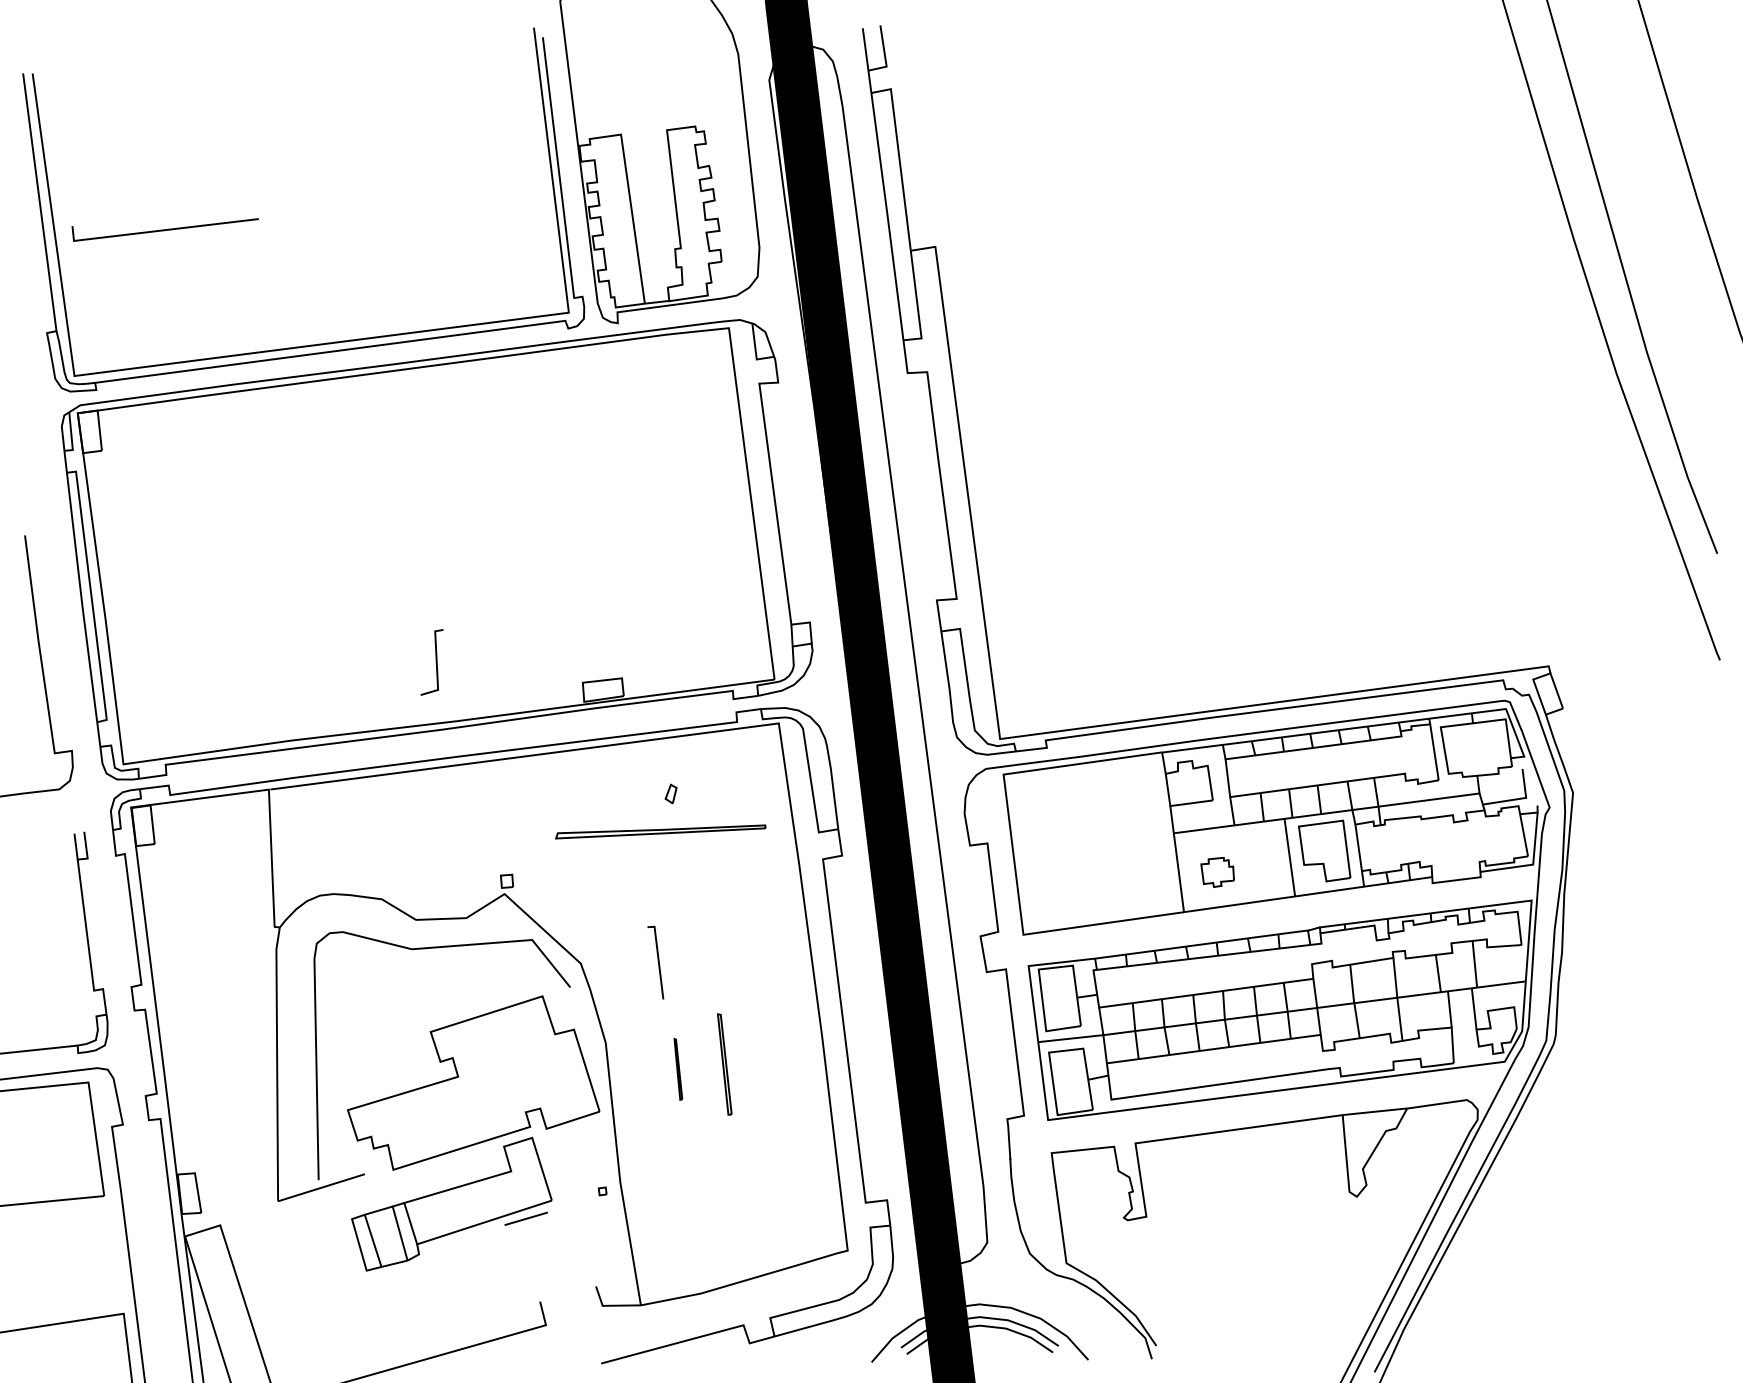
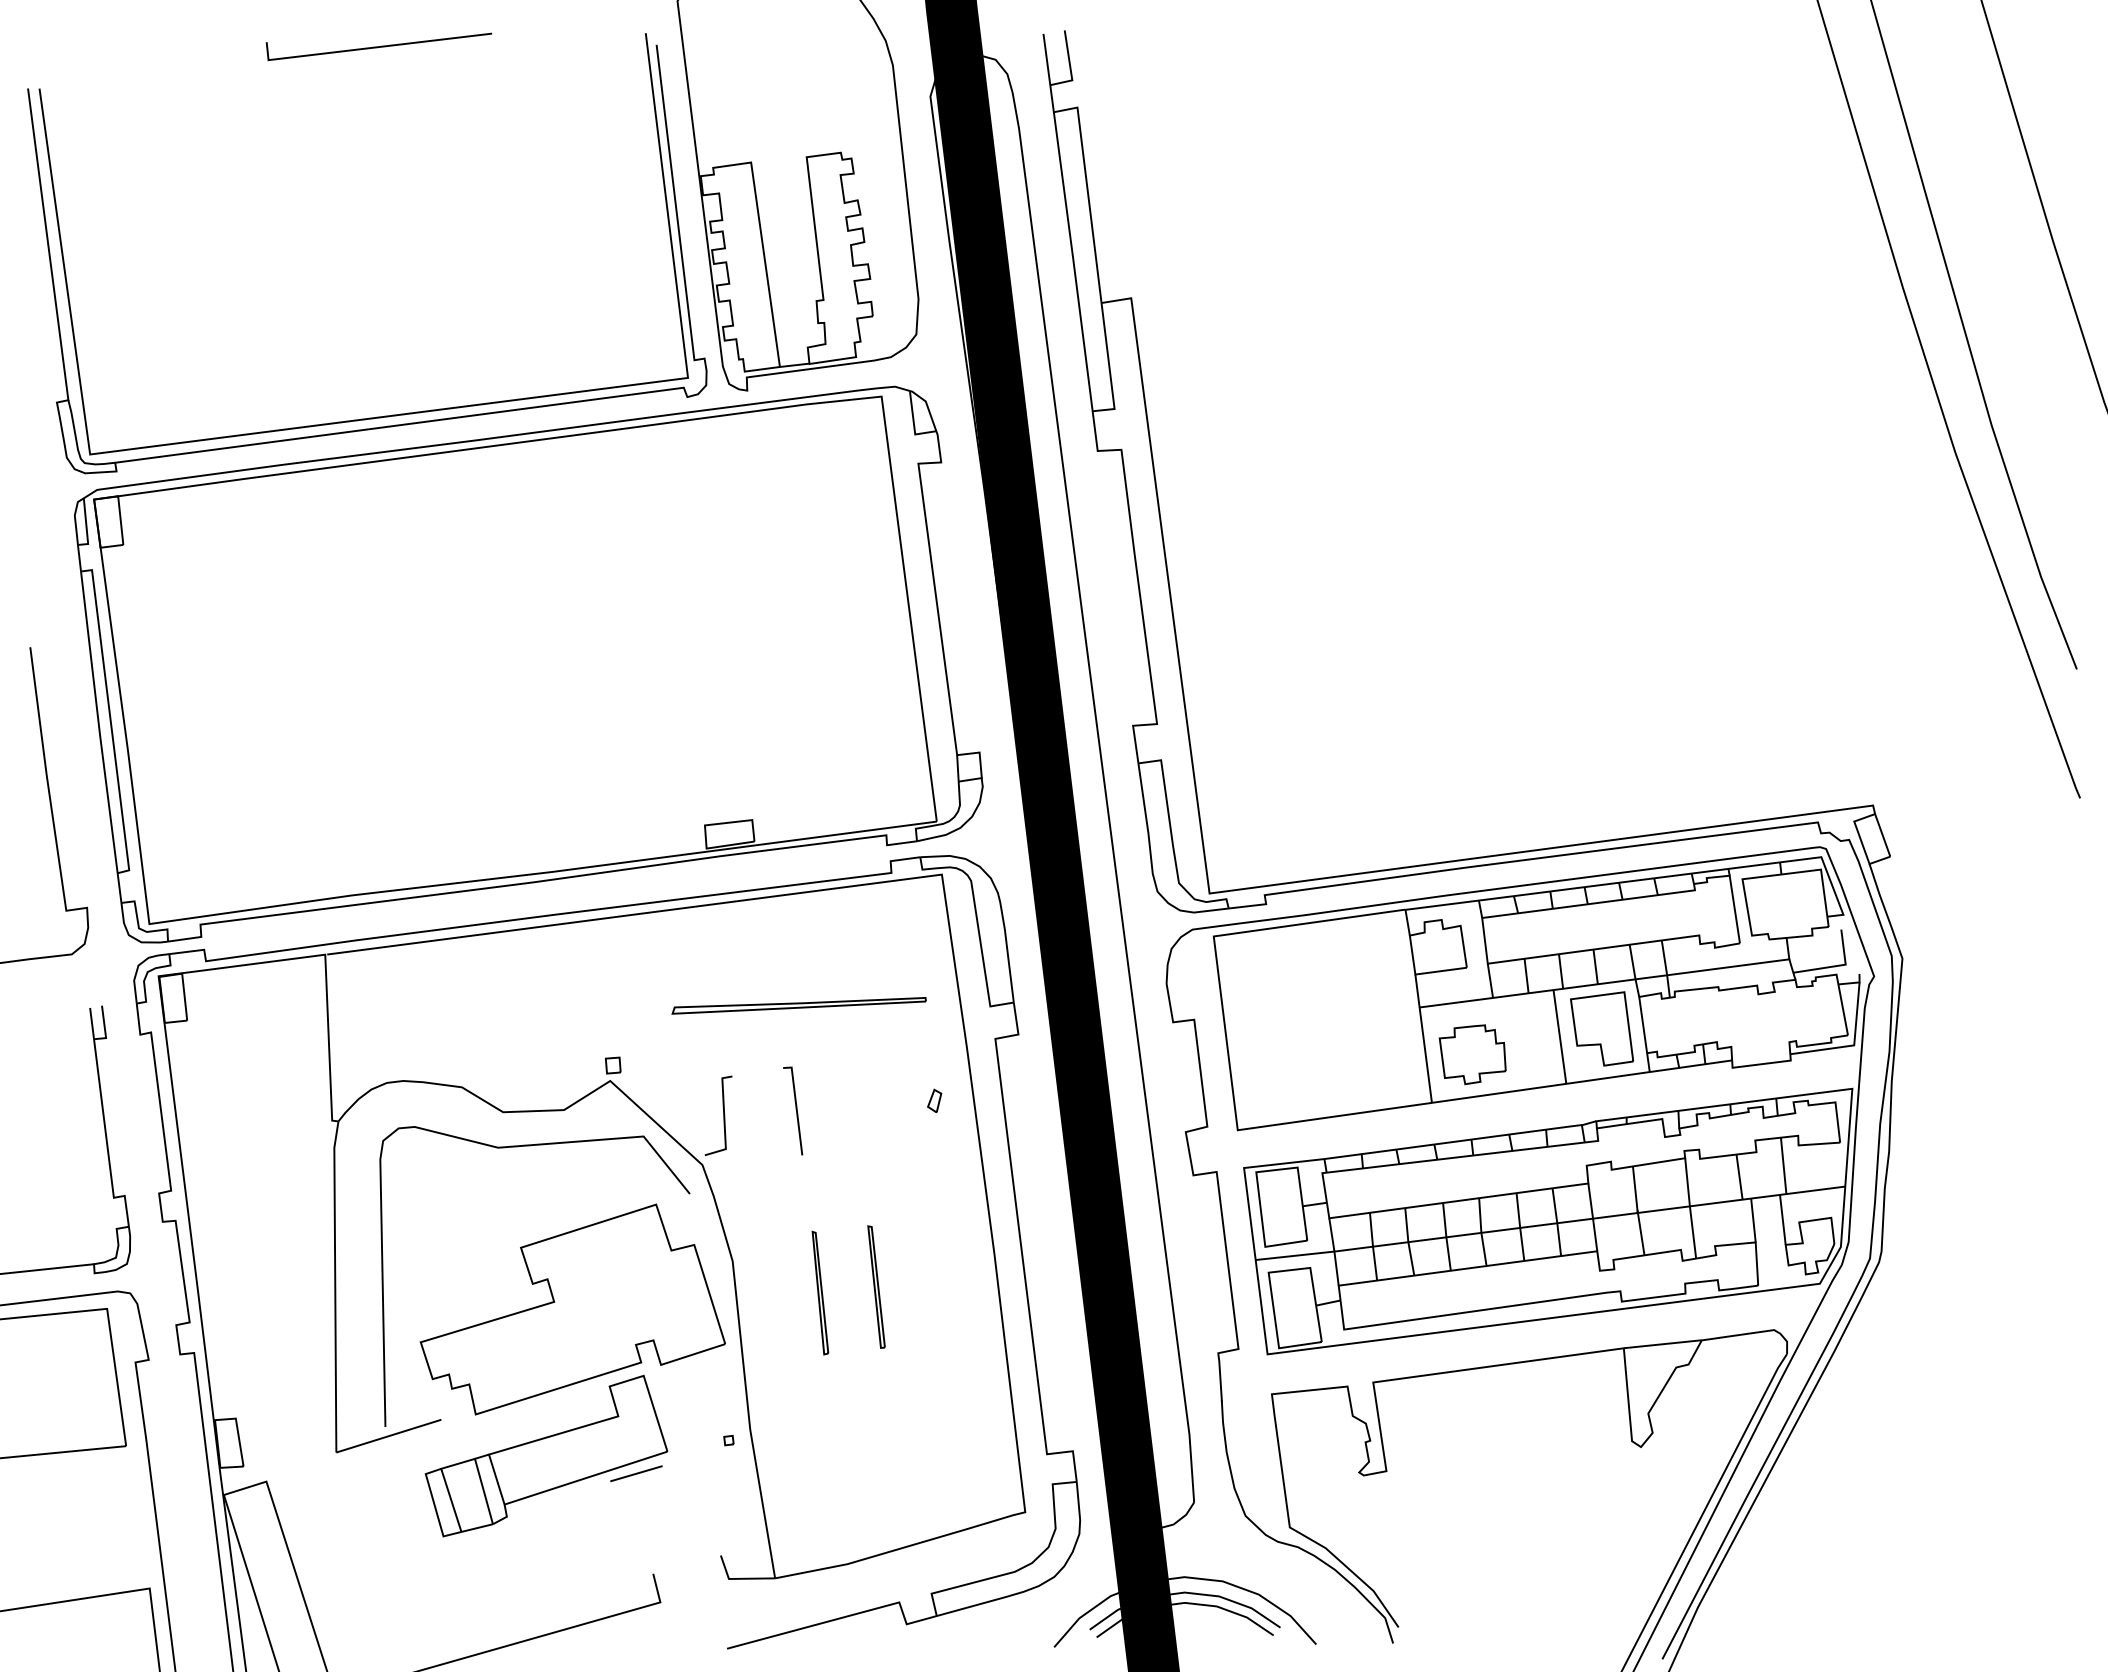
line: (164, 229) -> (378, 46), moved
line: (436, 662) -> (723, 1115), moved
part: (670, 793) -> (934, 1100), moved
part: (1217, 872) -> (1472, 1054), size x1.67
line: (657, 961) -> (795, 1109), moved
part: (678, 1068) -> (820, 1292), size x1.67

